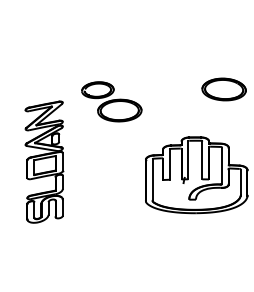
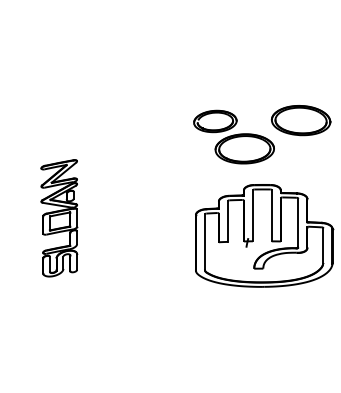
part: (111, 101) -> (233, 136), moved
part: (44, 162) -> (59, 218), size x0.71

